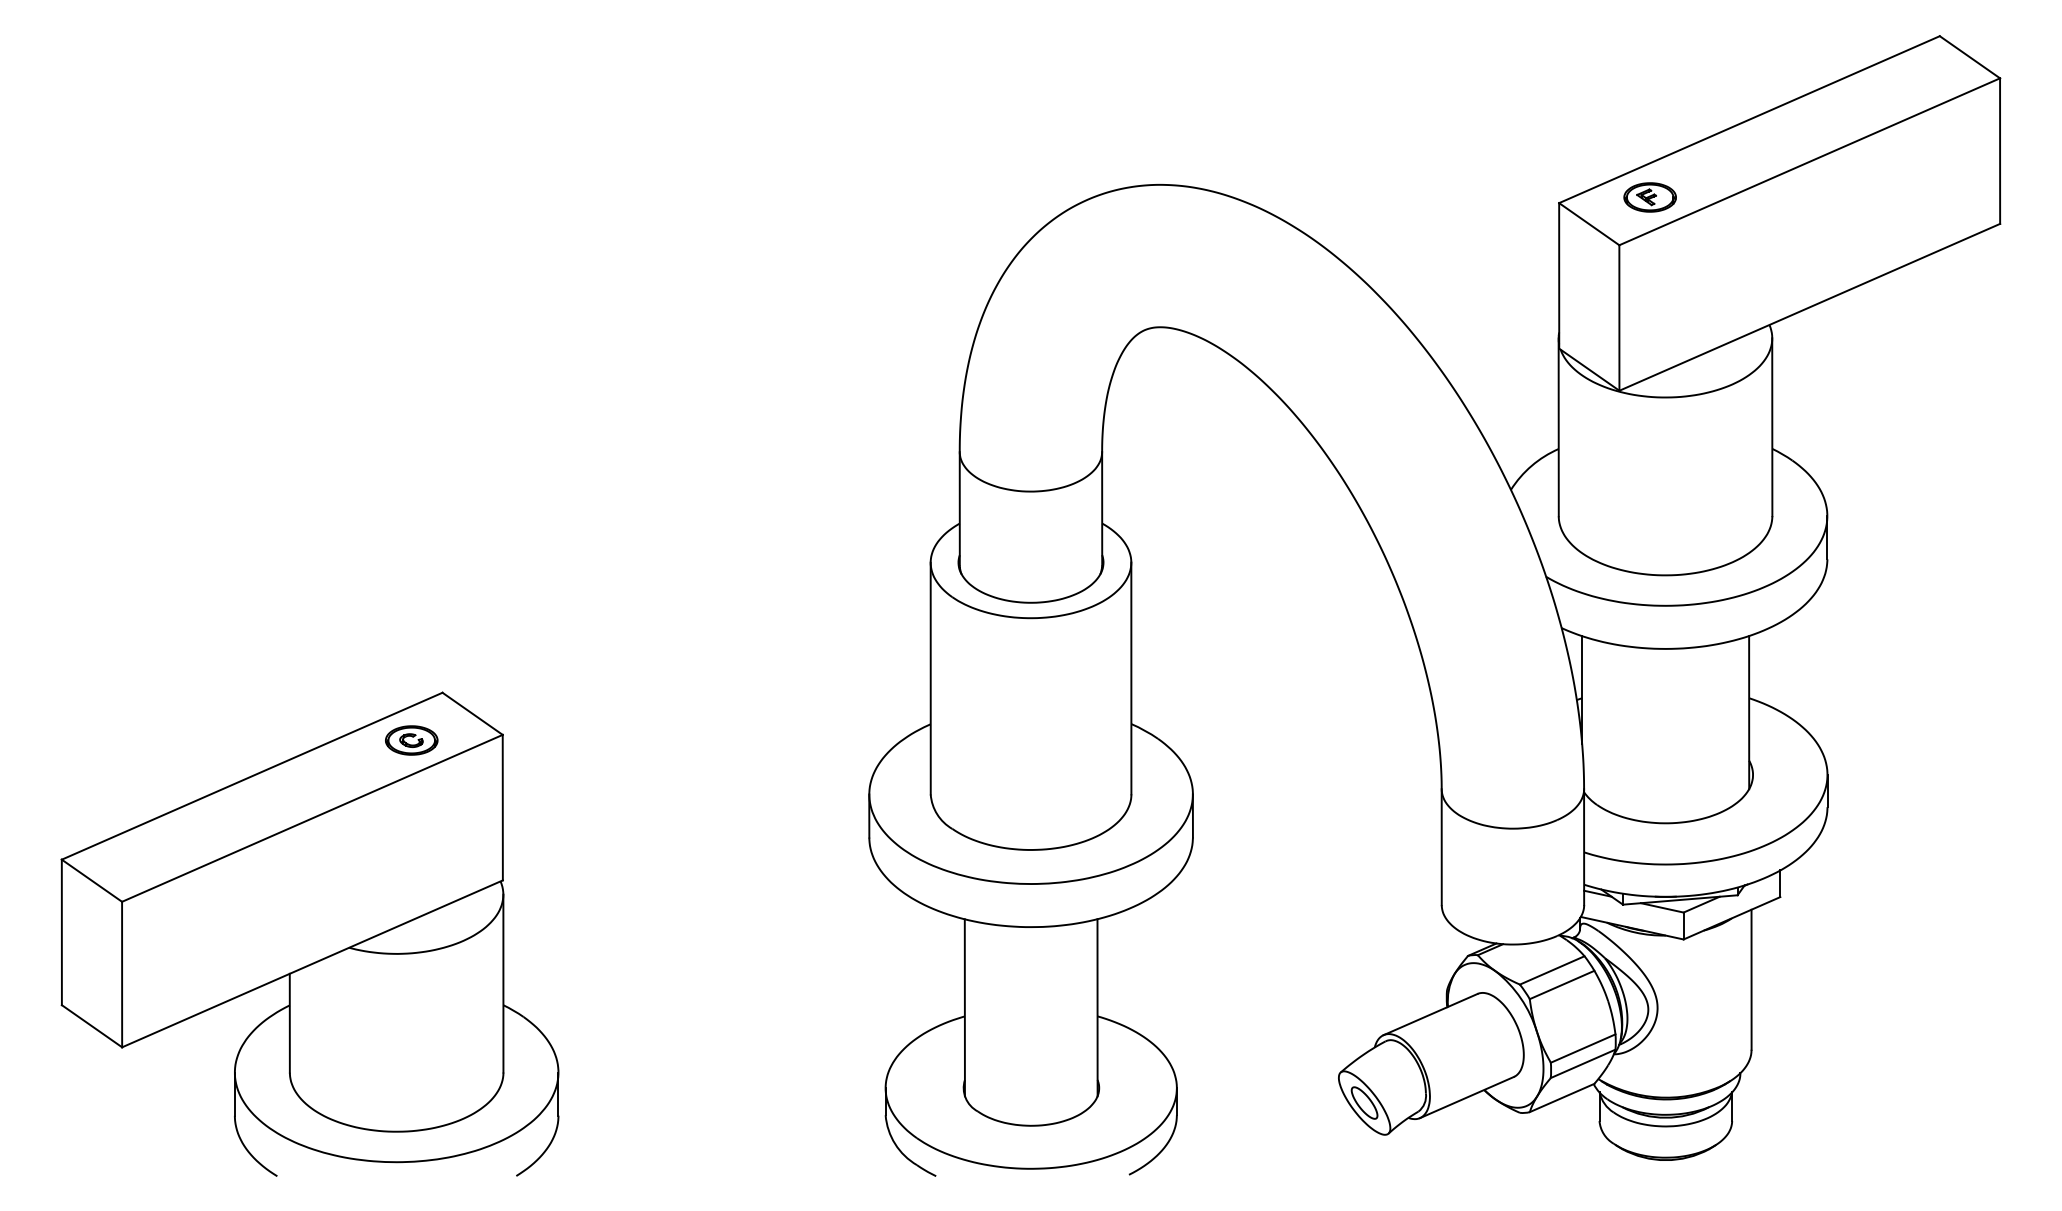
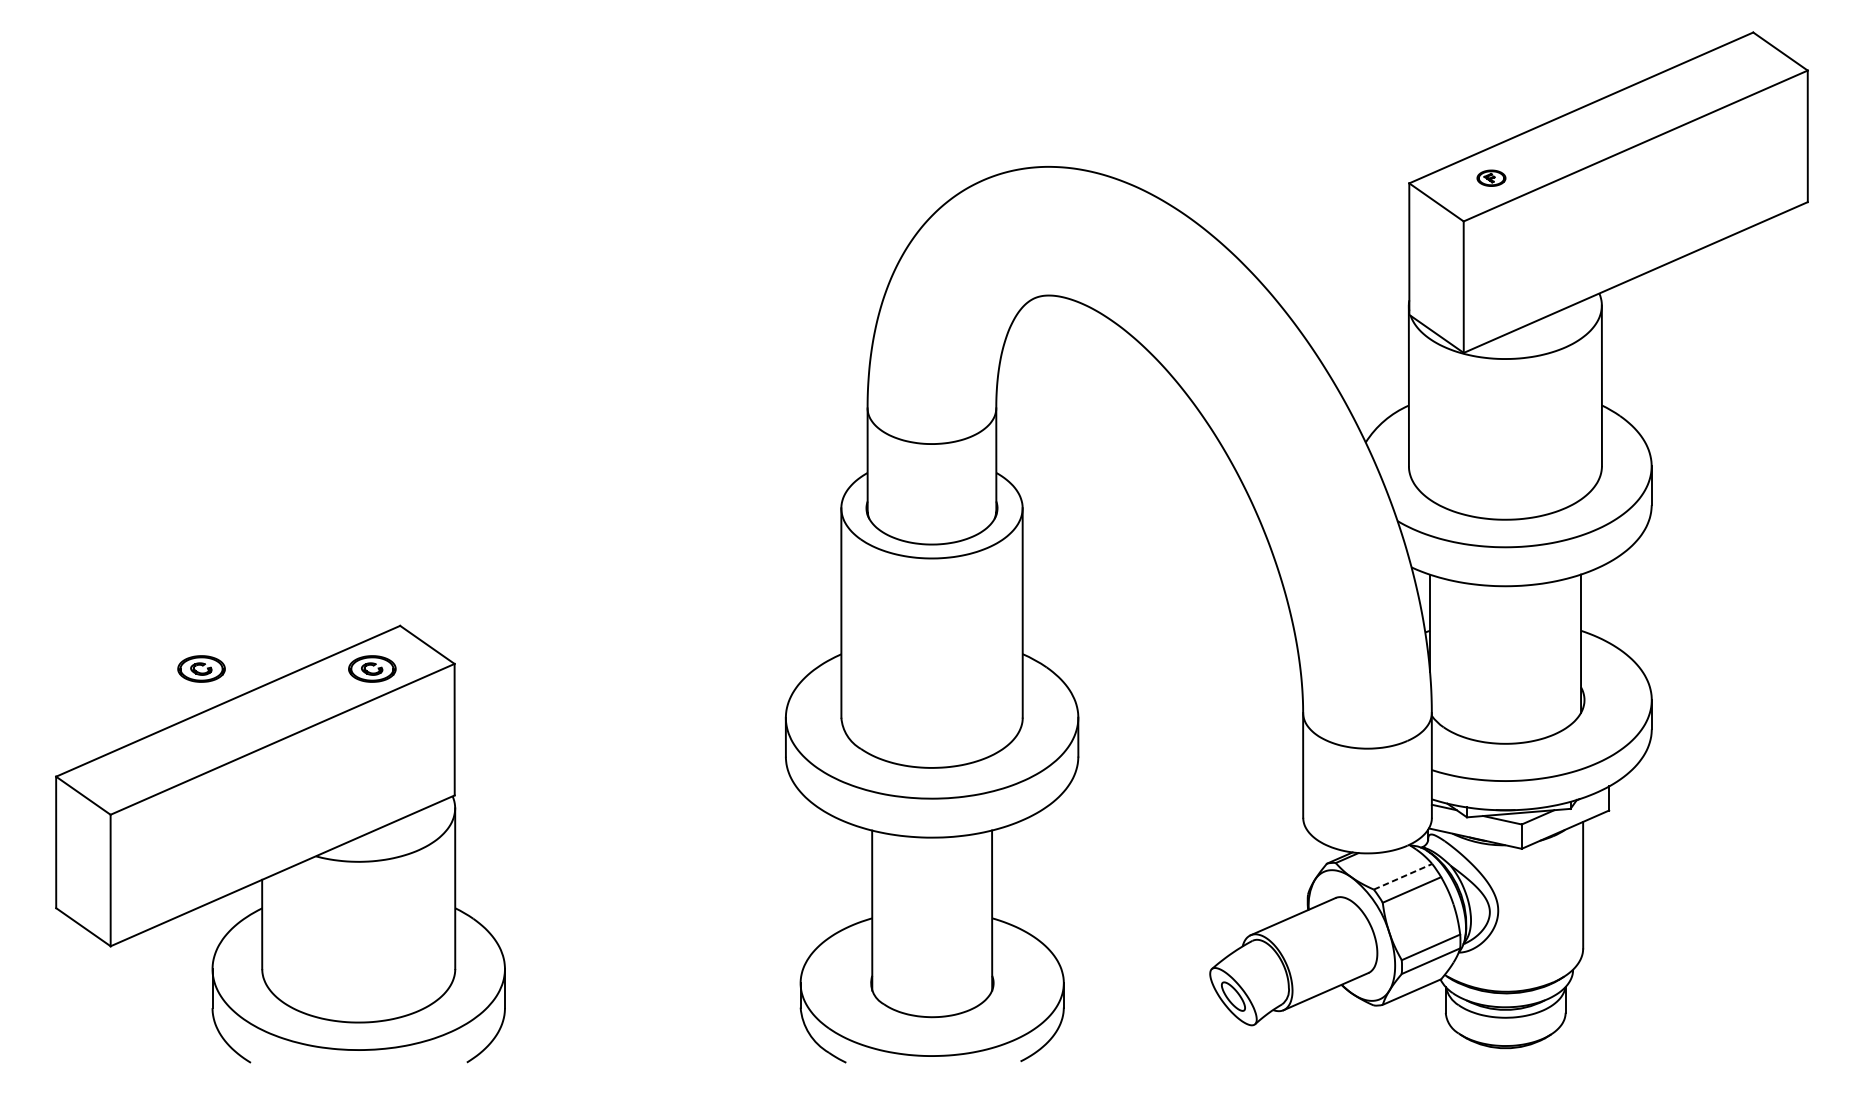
part: (1649, 197) -> (1490, 178), size x0.6
part: (222, 740) -> (201, 668), added
line: (1552, 970) -> (1403, 876), solid -> dashed

